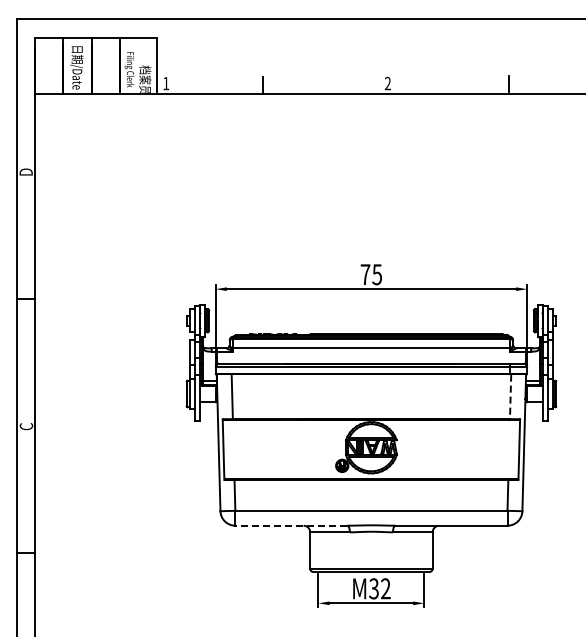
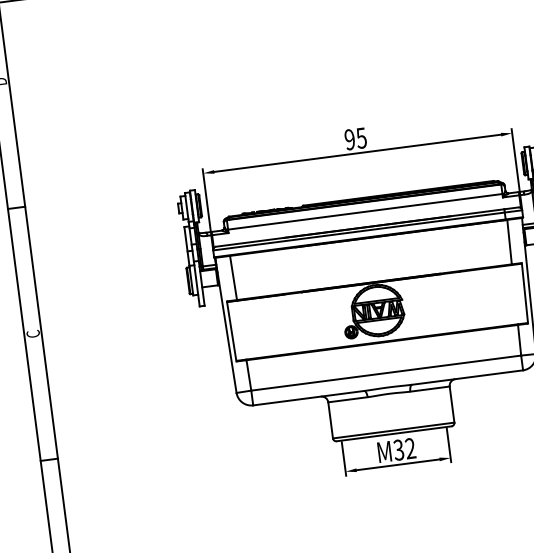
text: (365, 274) -> (349, 139), 75 -> 95
line: (510, 397) -> (509, 242), dashed -> solid
line: (291, 525) -> (308, 397), dashed -> solid

